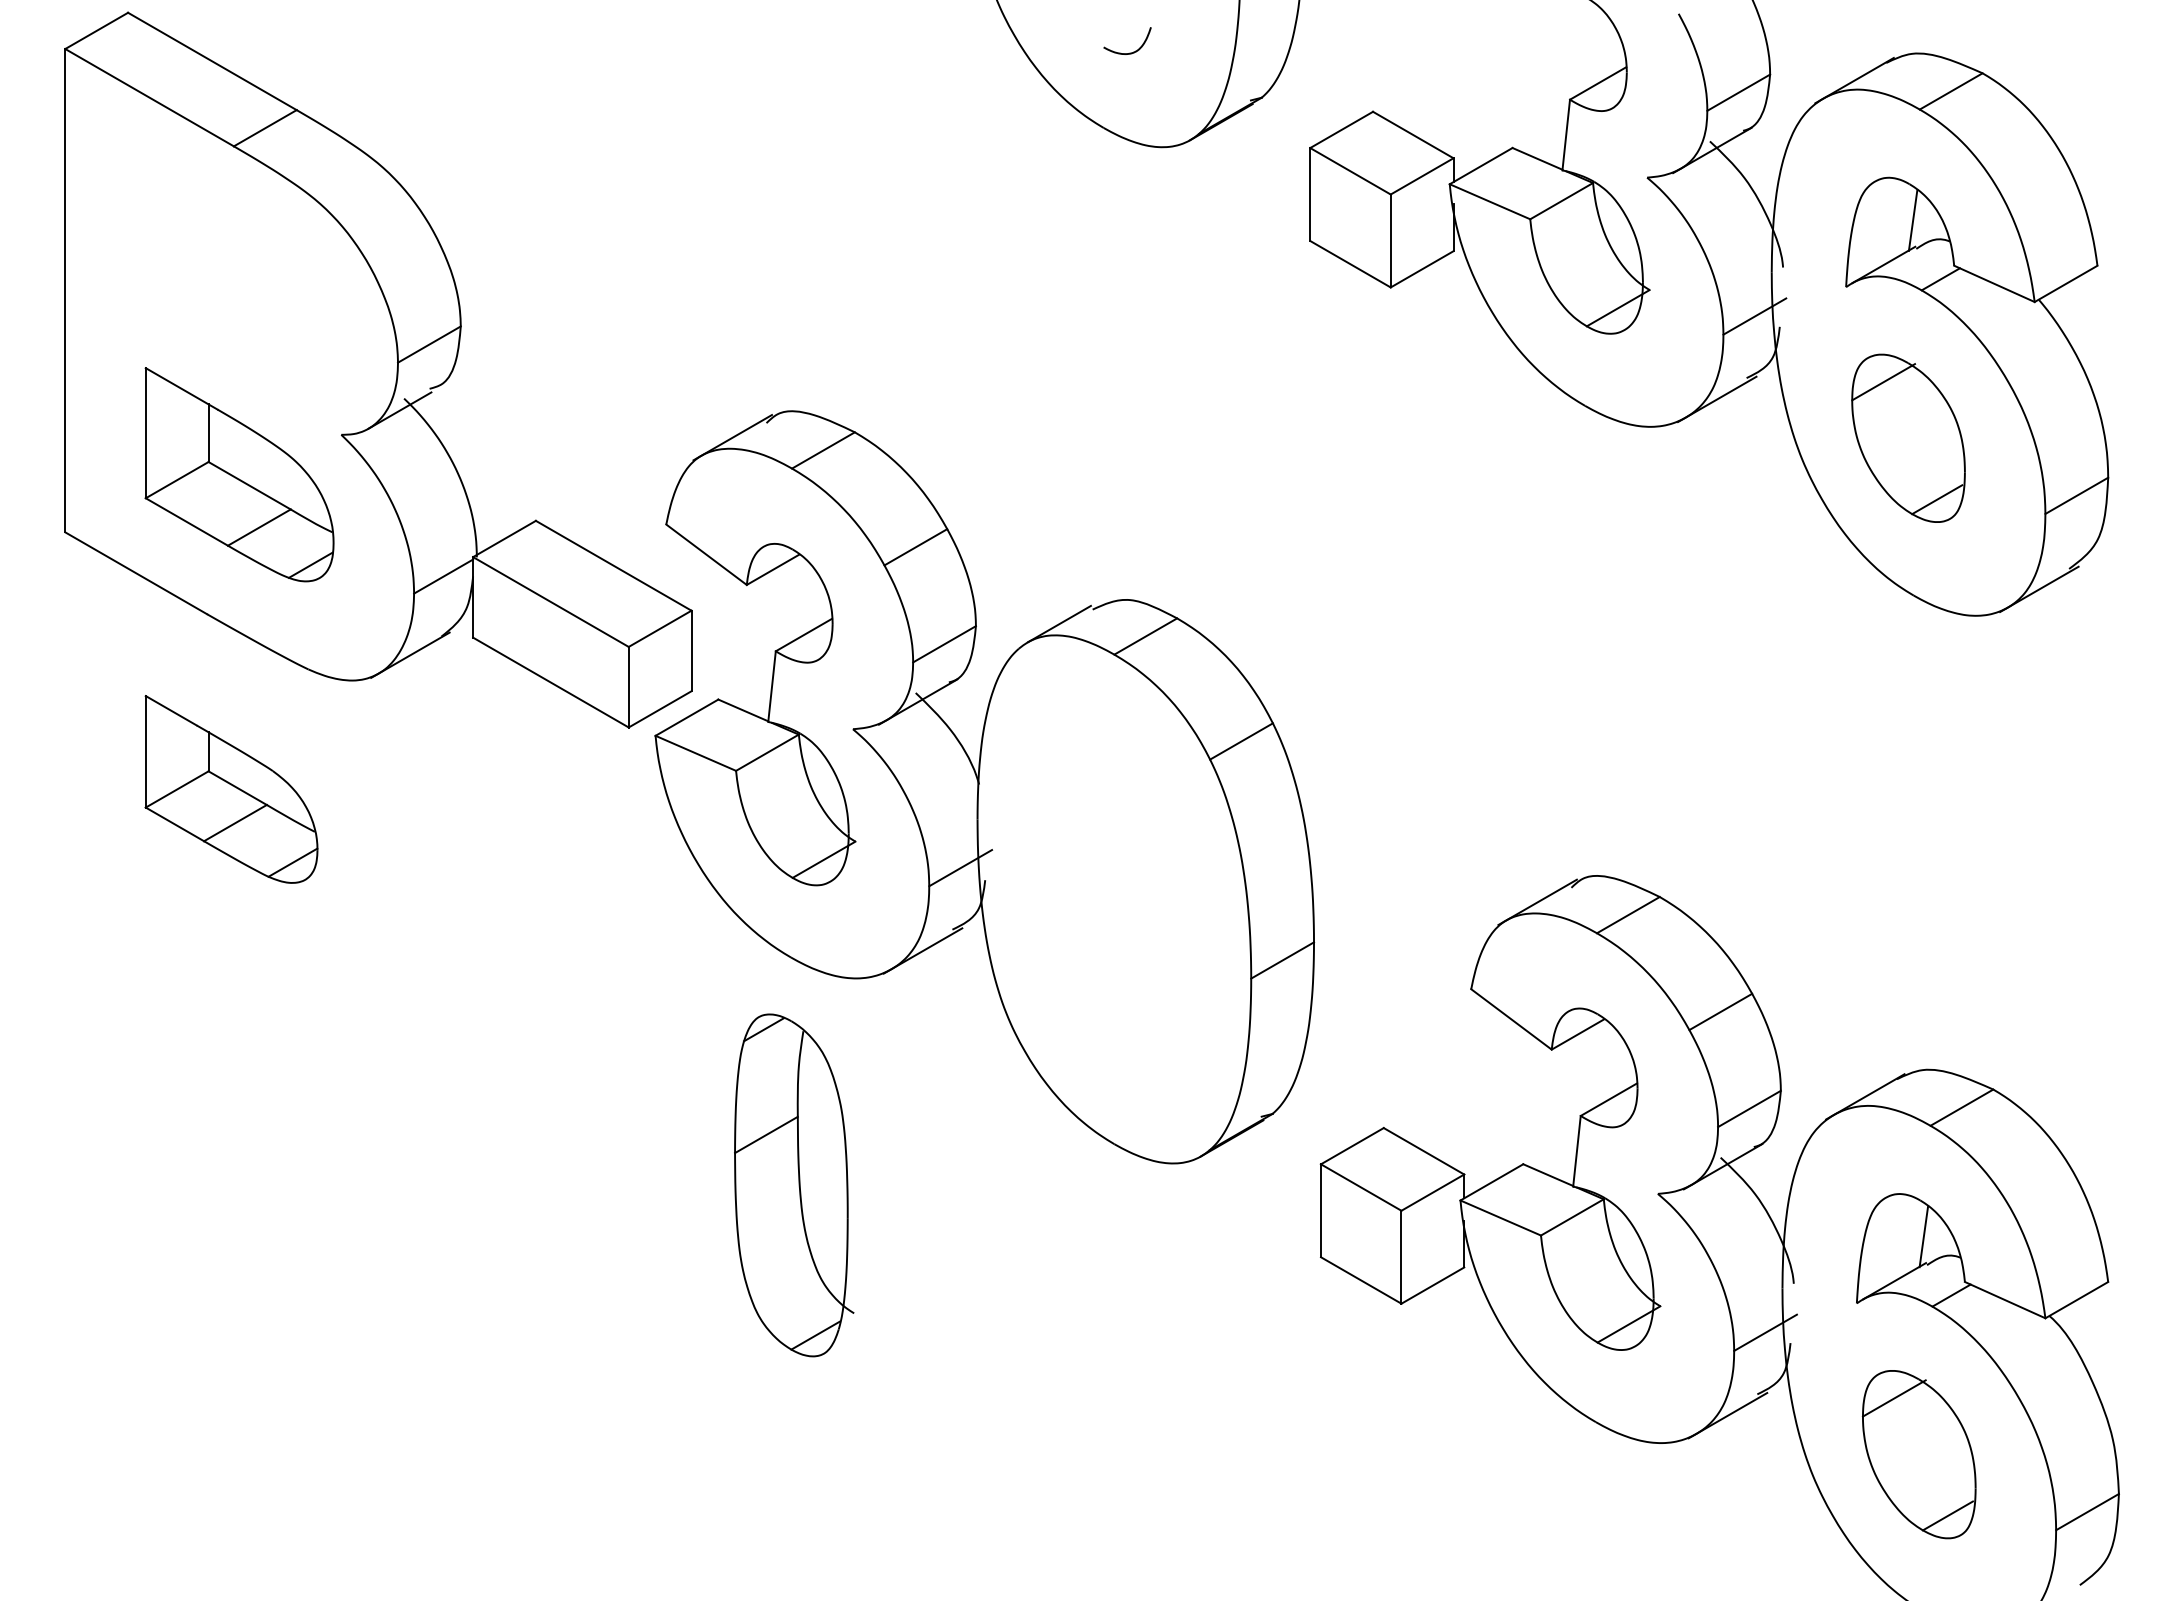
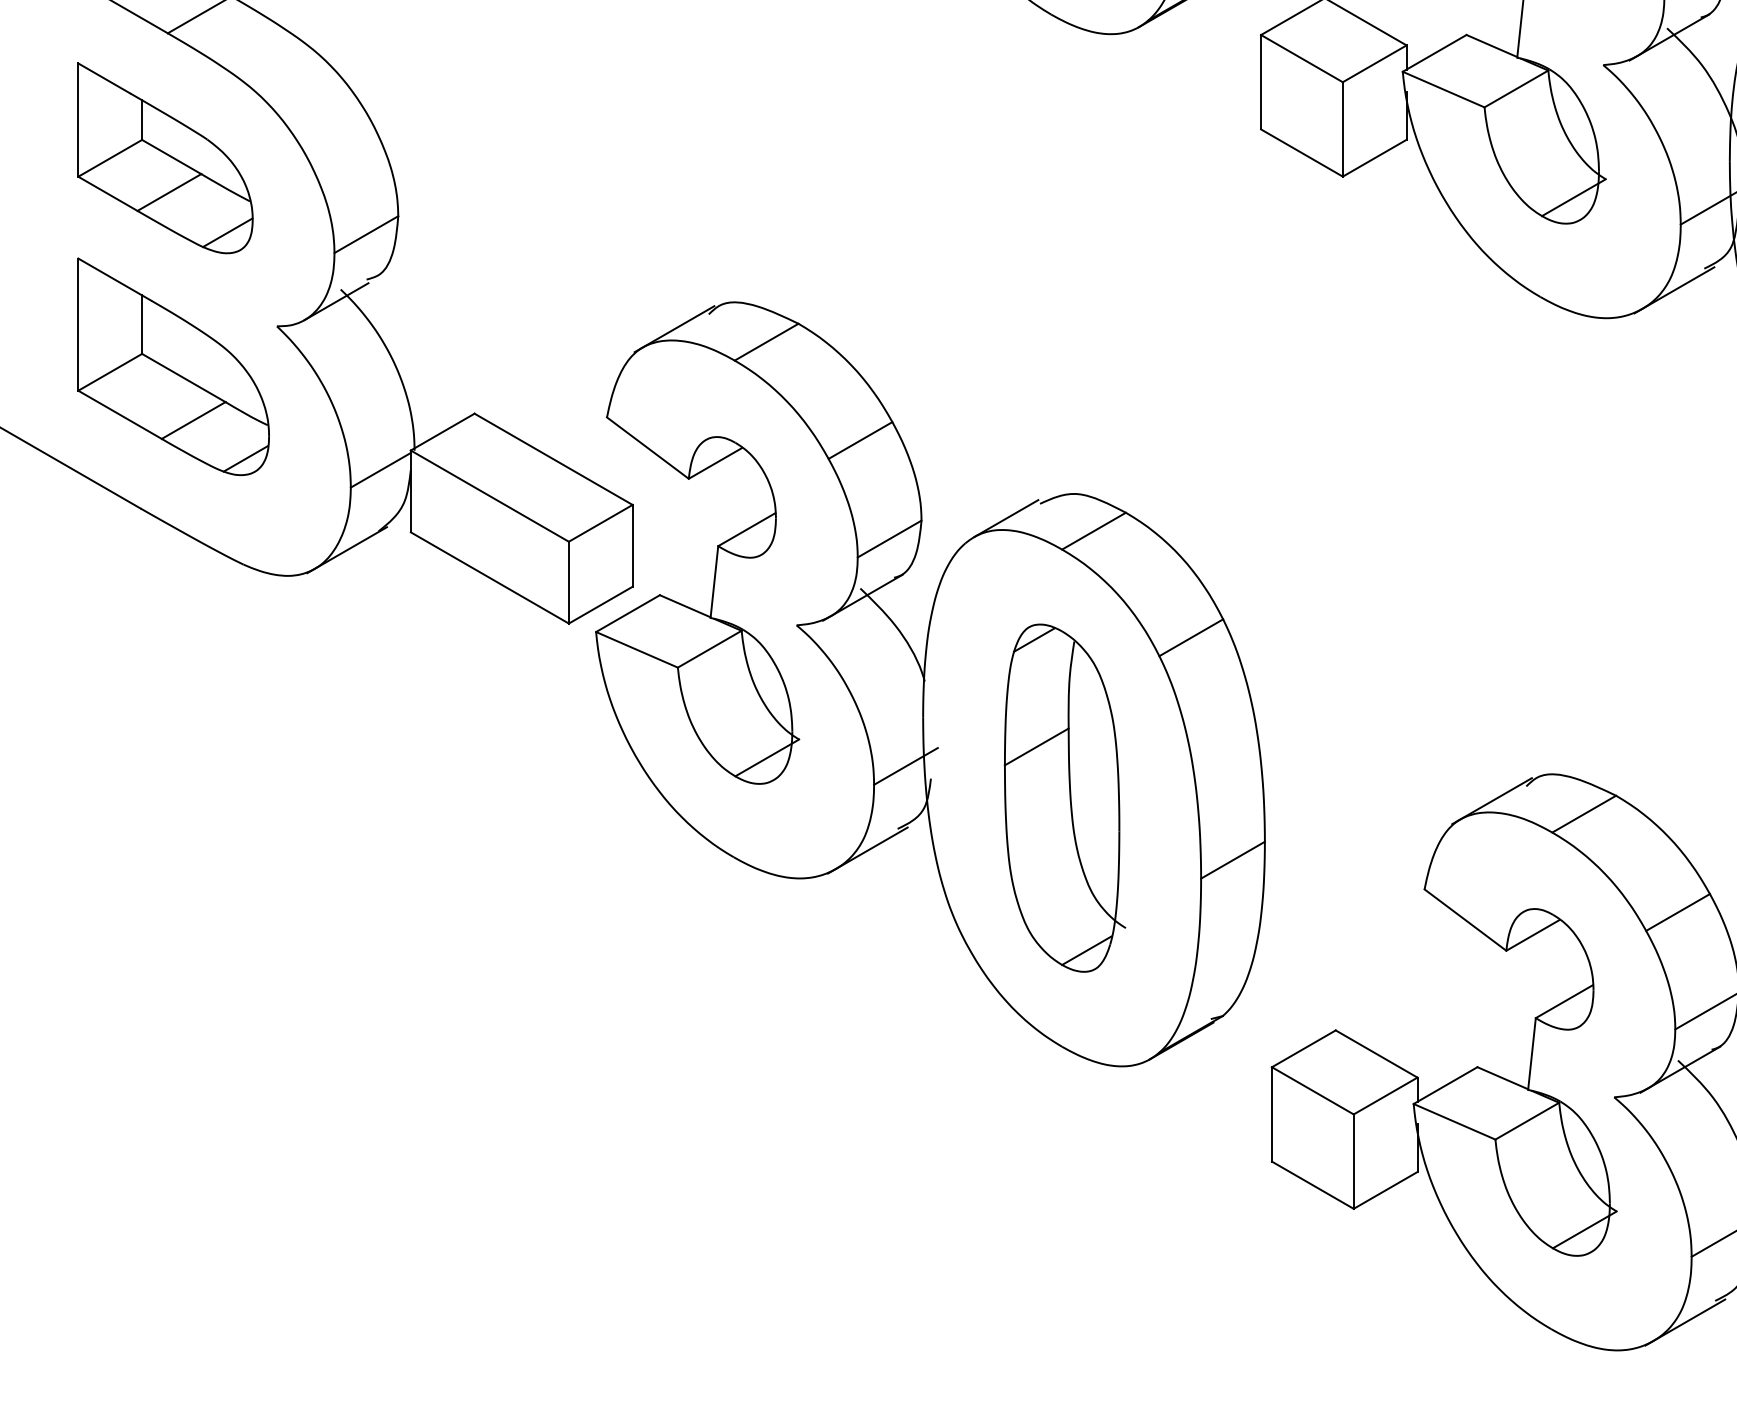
part: (231, 789) -> (165, 158), moved
part: (794, 1185) -> (1065, 798), moved

